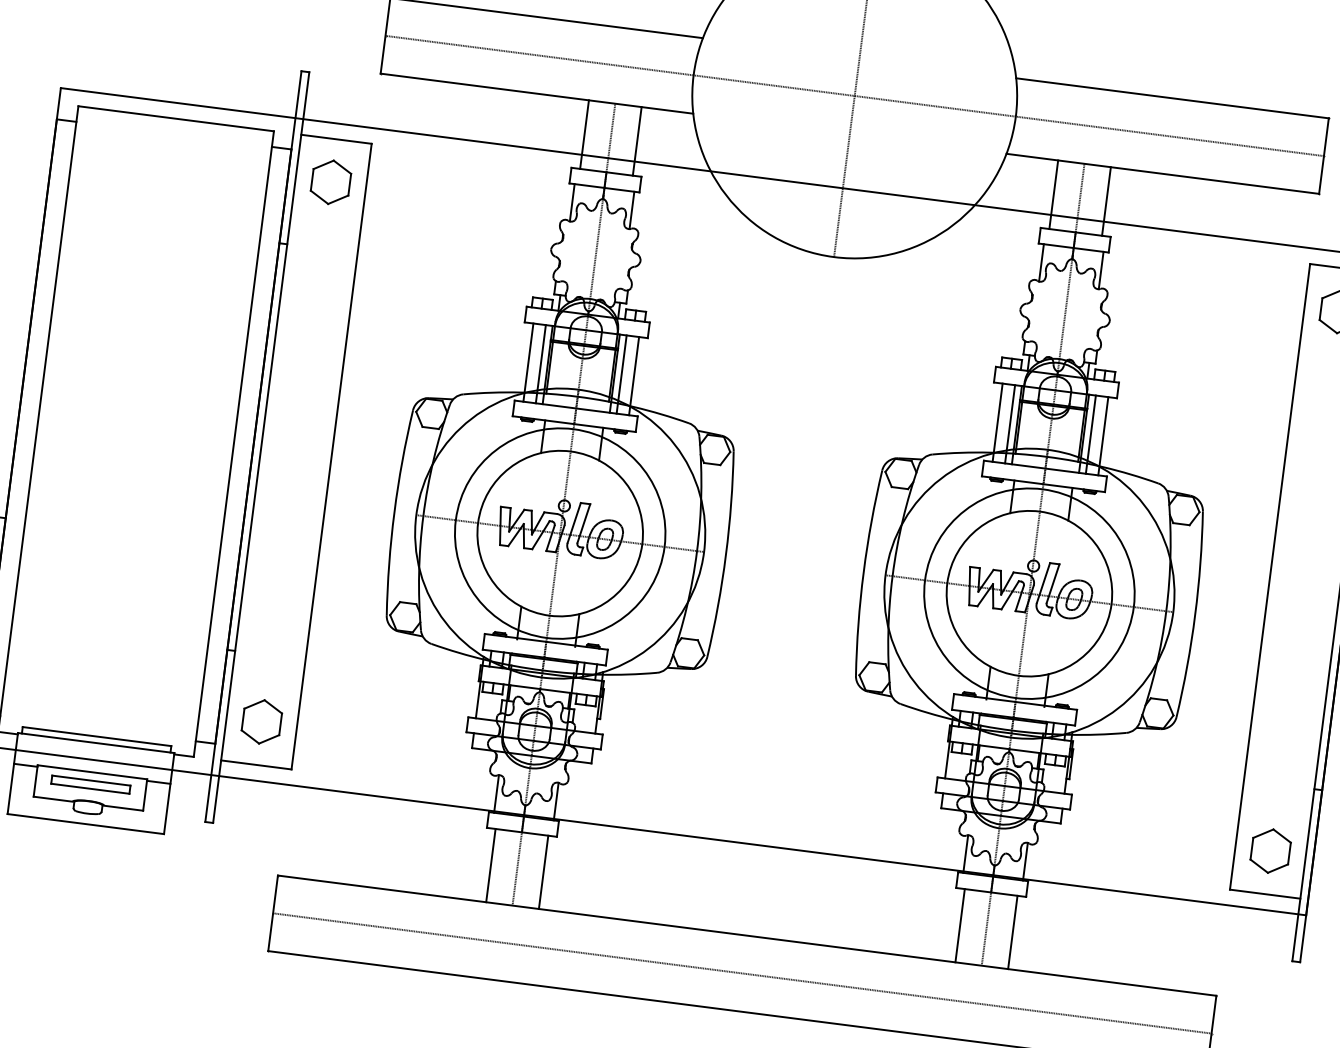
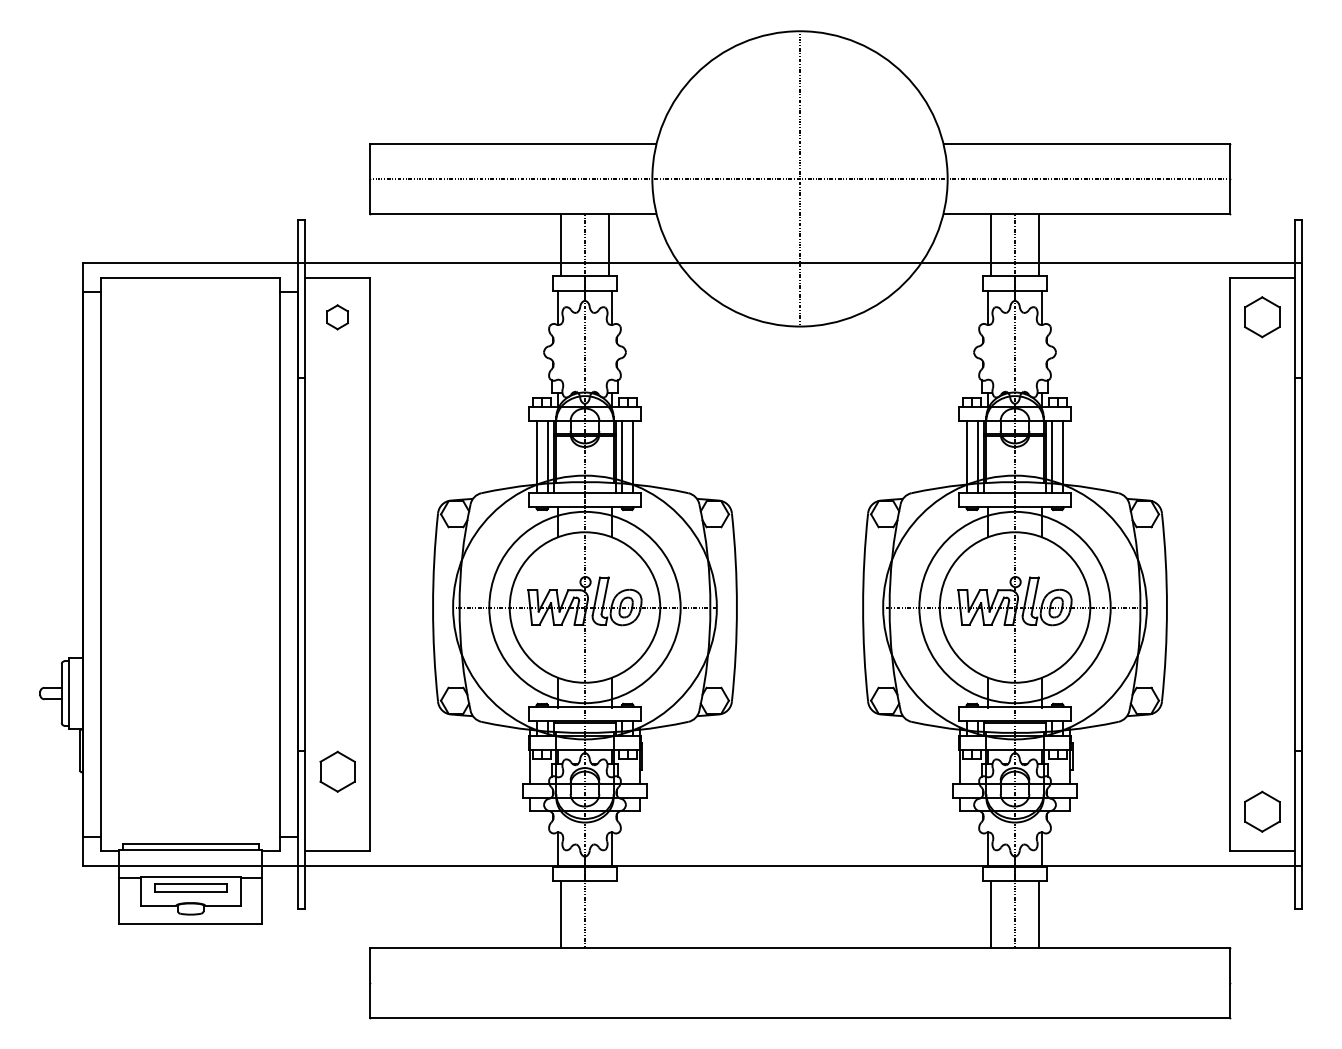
part: (330, 182) -> (337, 317), size x0.6
part: (261, 721) -> (337, 771), moved
line: (544, 871) -> (609, 914), removed
line: (741, 973) -> (799, 983), removed

